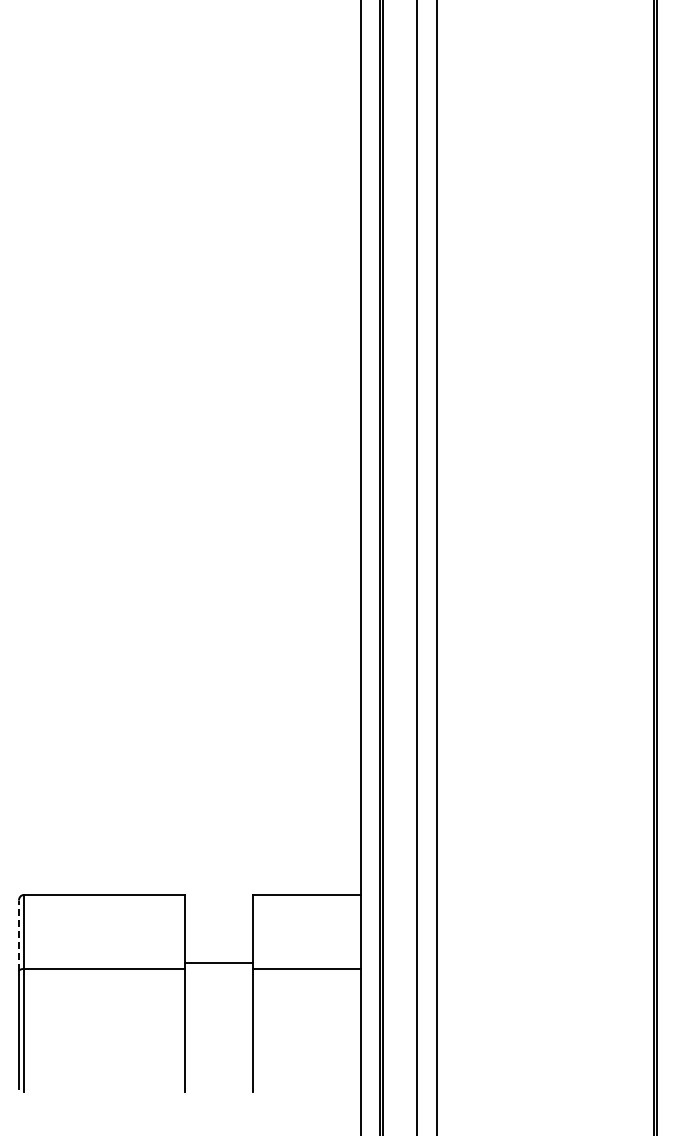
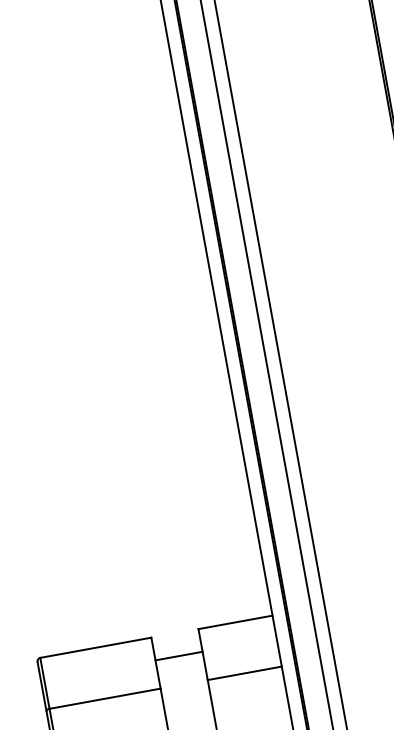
line: (18, 935) -> (41, 686), dashed -> solid
line: (219, 962) -> (179, 655), moved

